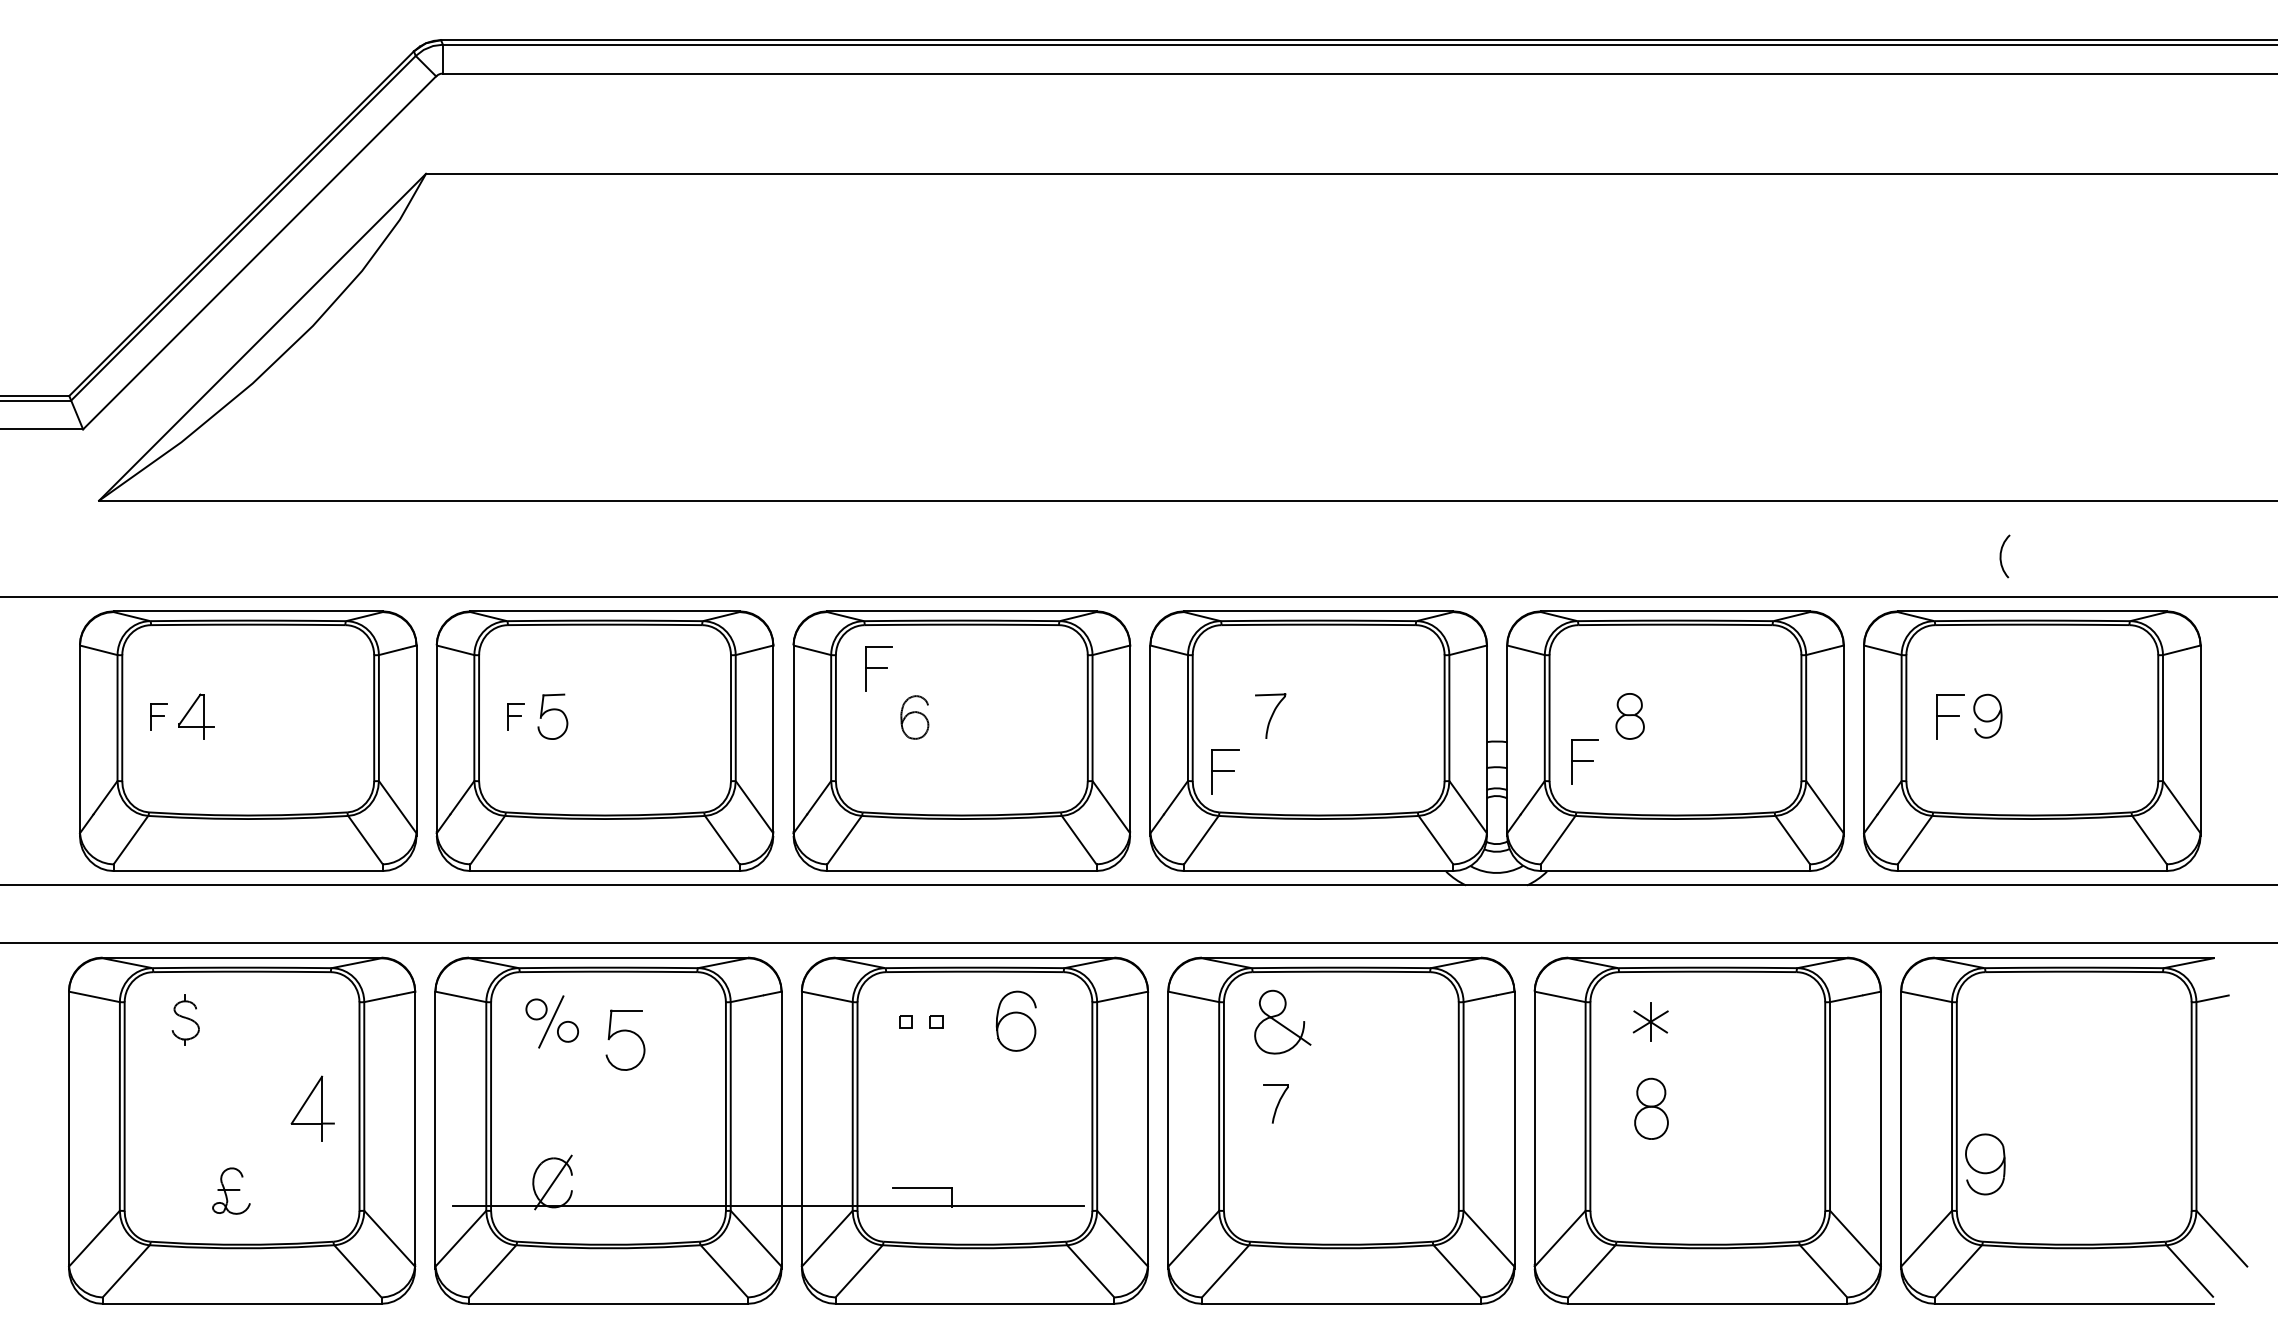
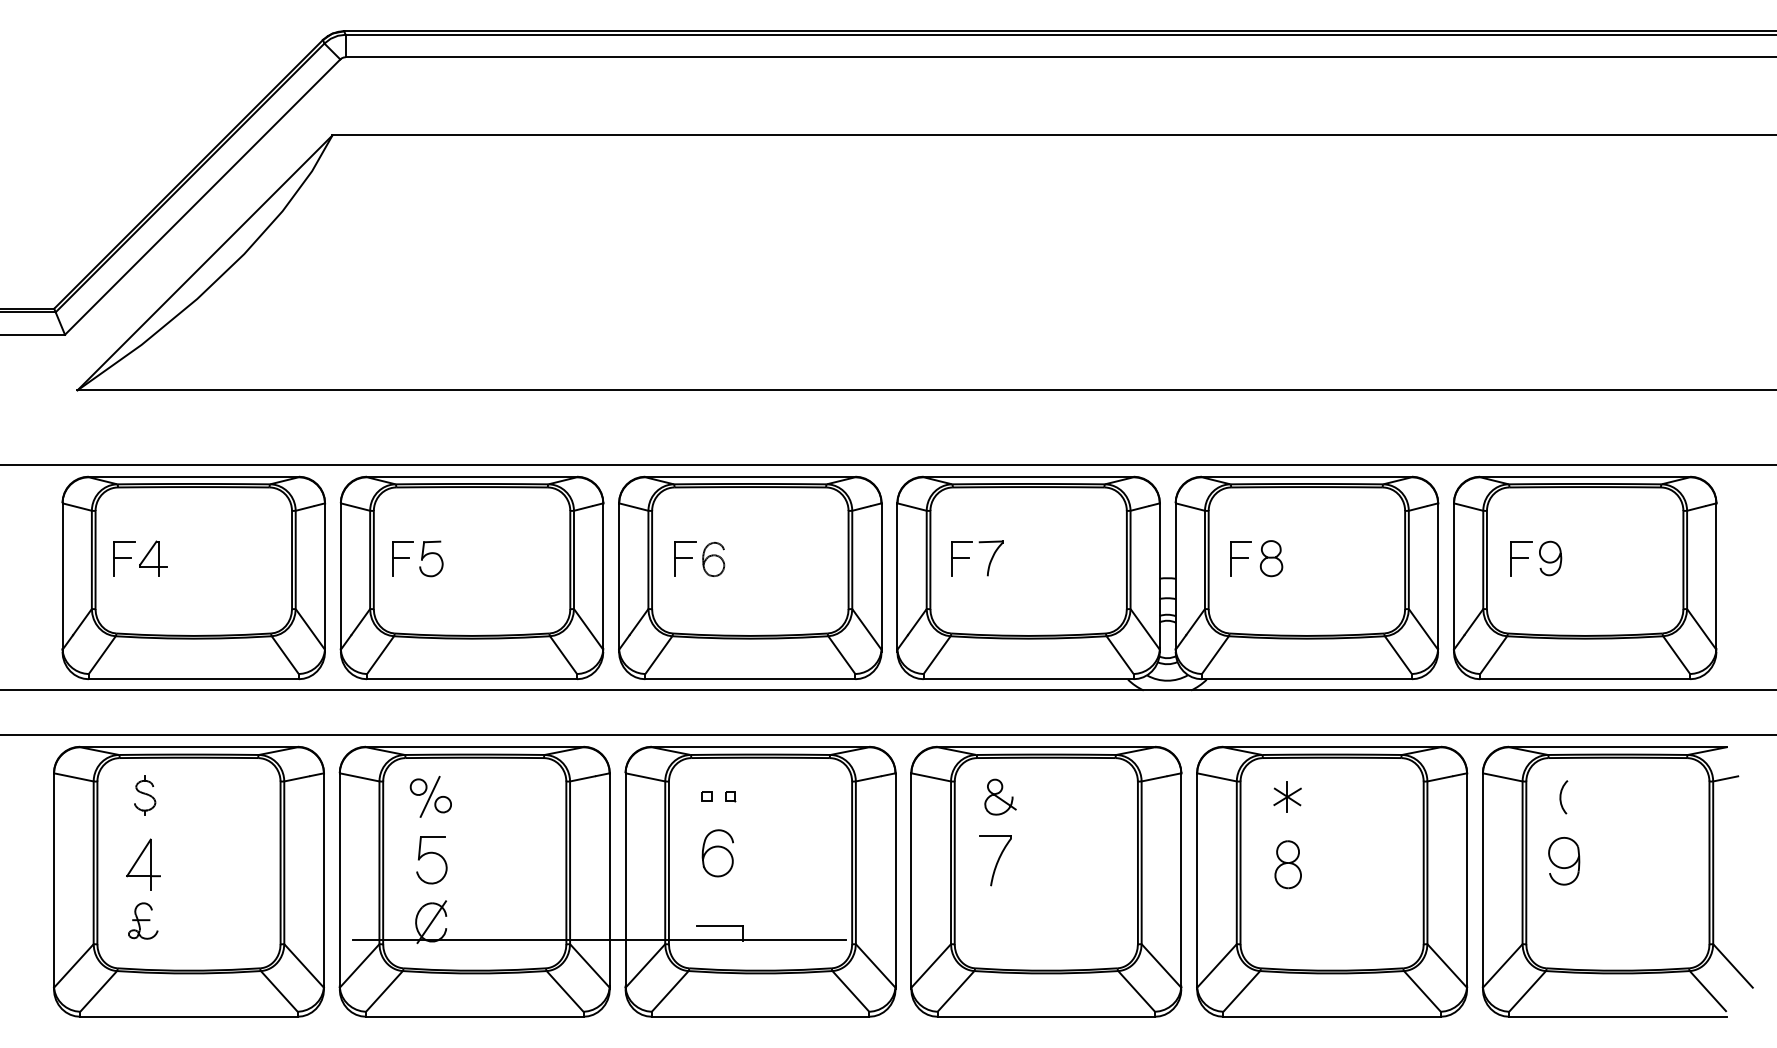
arc: (2001, 556) -> (1561, 797), moved
part: (878, 668) -> (685, 558), moved
part: (158, 716) -> (123, 558), size x1.67
part: (515, 716) -> (402, 558), size x1.67
part: (1584, 761) -> (1240, 558), moved
part: (1225, 771) -> (962, 558), moved
curve: (1015, 1013) -> (717, 847), moved
part: (1282, 1022) -> (1000, 797), size x0.71
part: (625, 1031) -> (431, 853), moved
part: (1275, 1104) -> (994, 861), size x1.67
part: (312, 1108) -> (143, 864), moved
part: (1985, 1164) -> (1564, 861), moved
part: (231, 1190) -> (143, 920), moved

